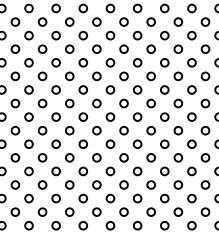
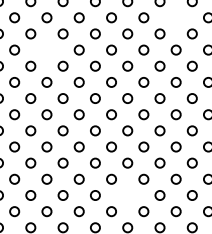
circle: (164, 62) -> (175, 17), removed
circle: (55, 89) -> (46, 49), removed
circle: (123, 211) -> (127, 194), removed

